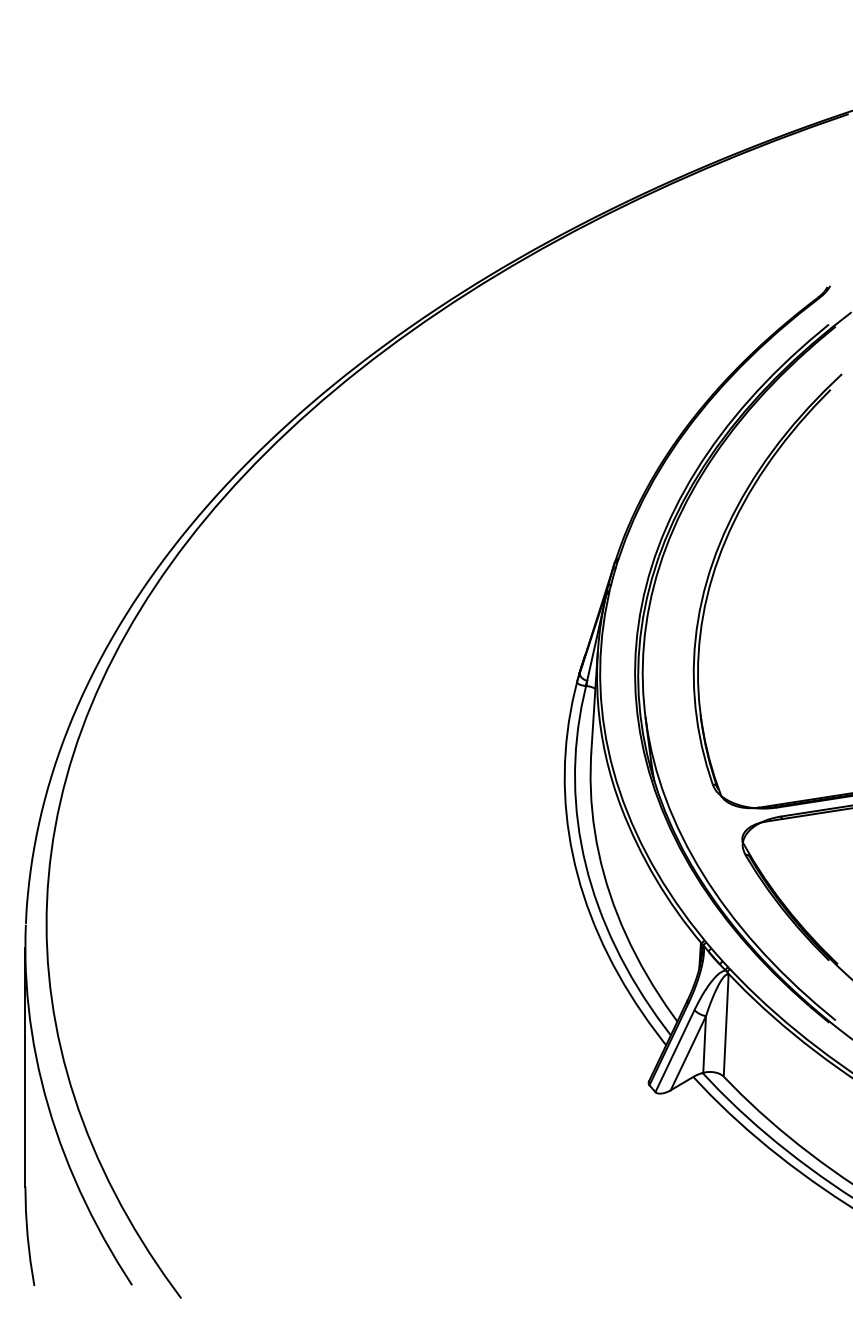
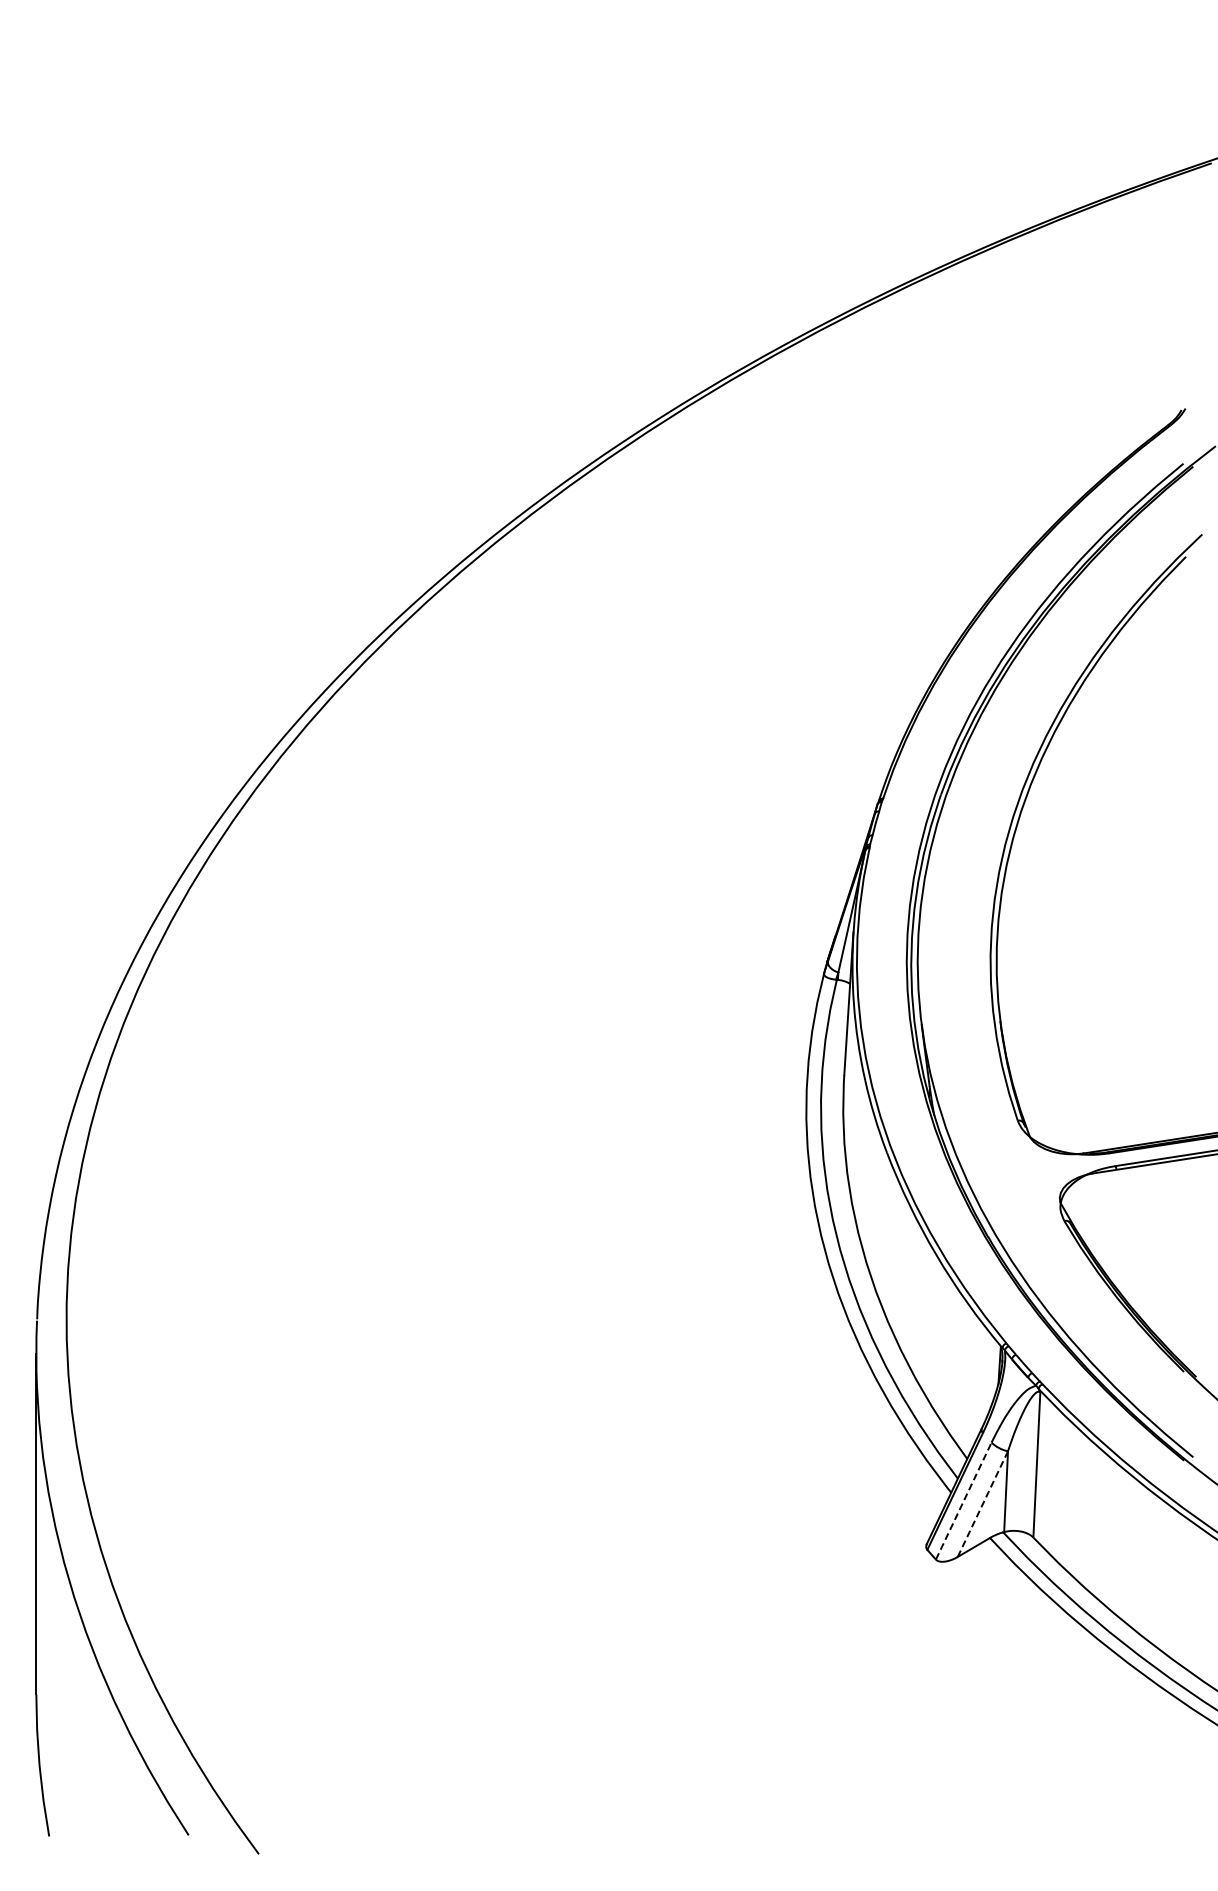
line: (674, 1051) -> (963, 1501), solid -> dashed
line: (688, 1053) -> (982, 1504), solid -> dashed

